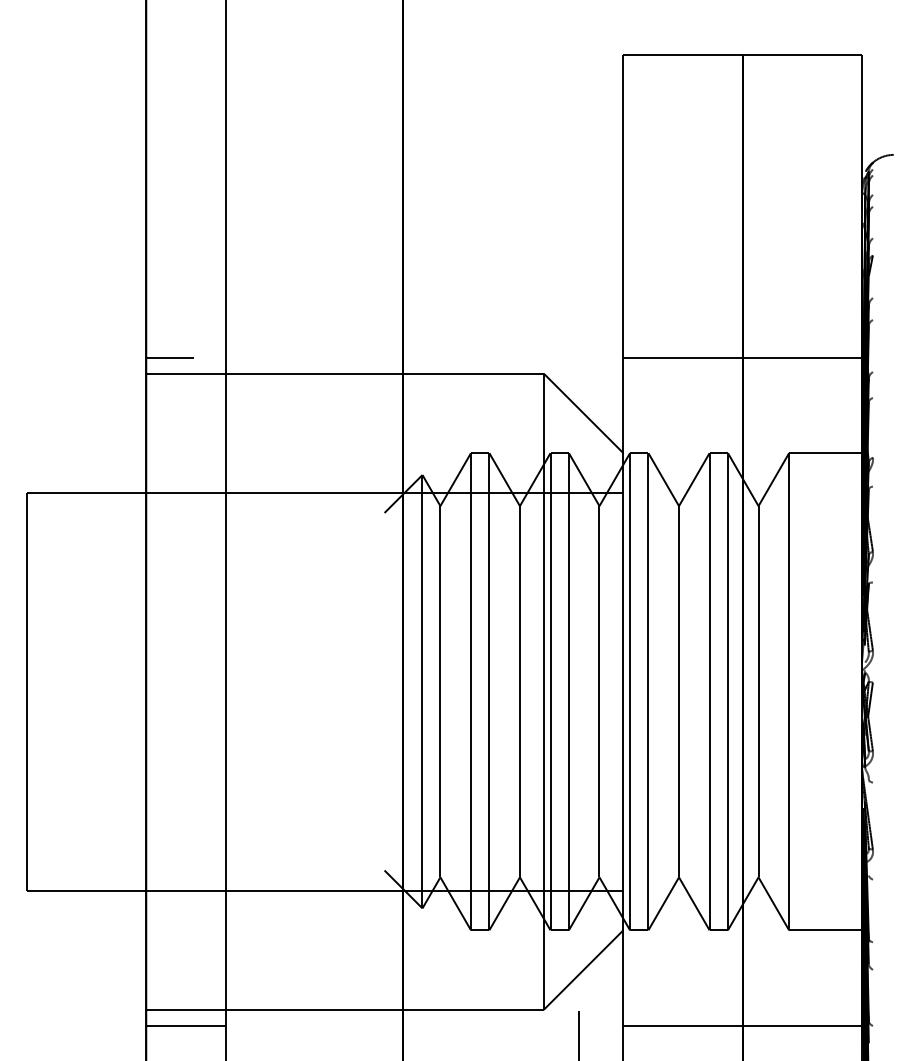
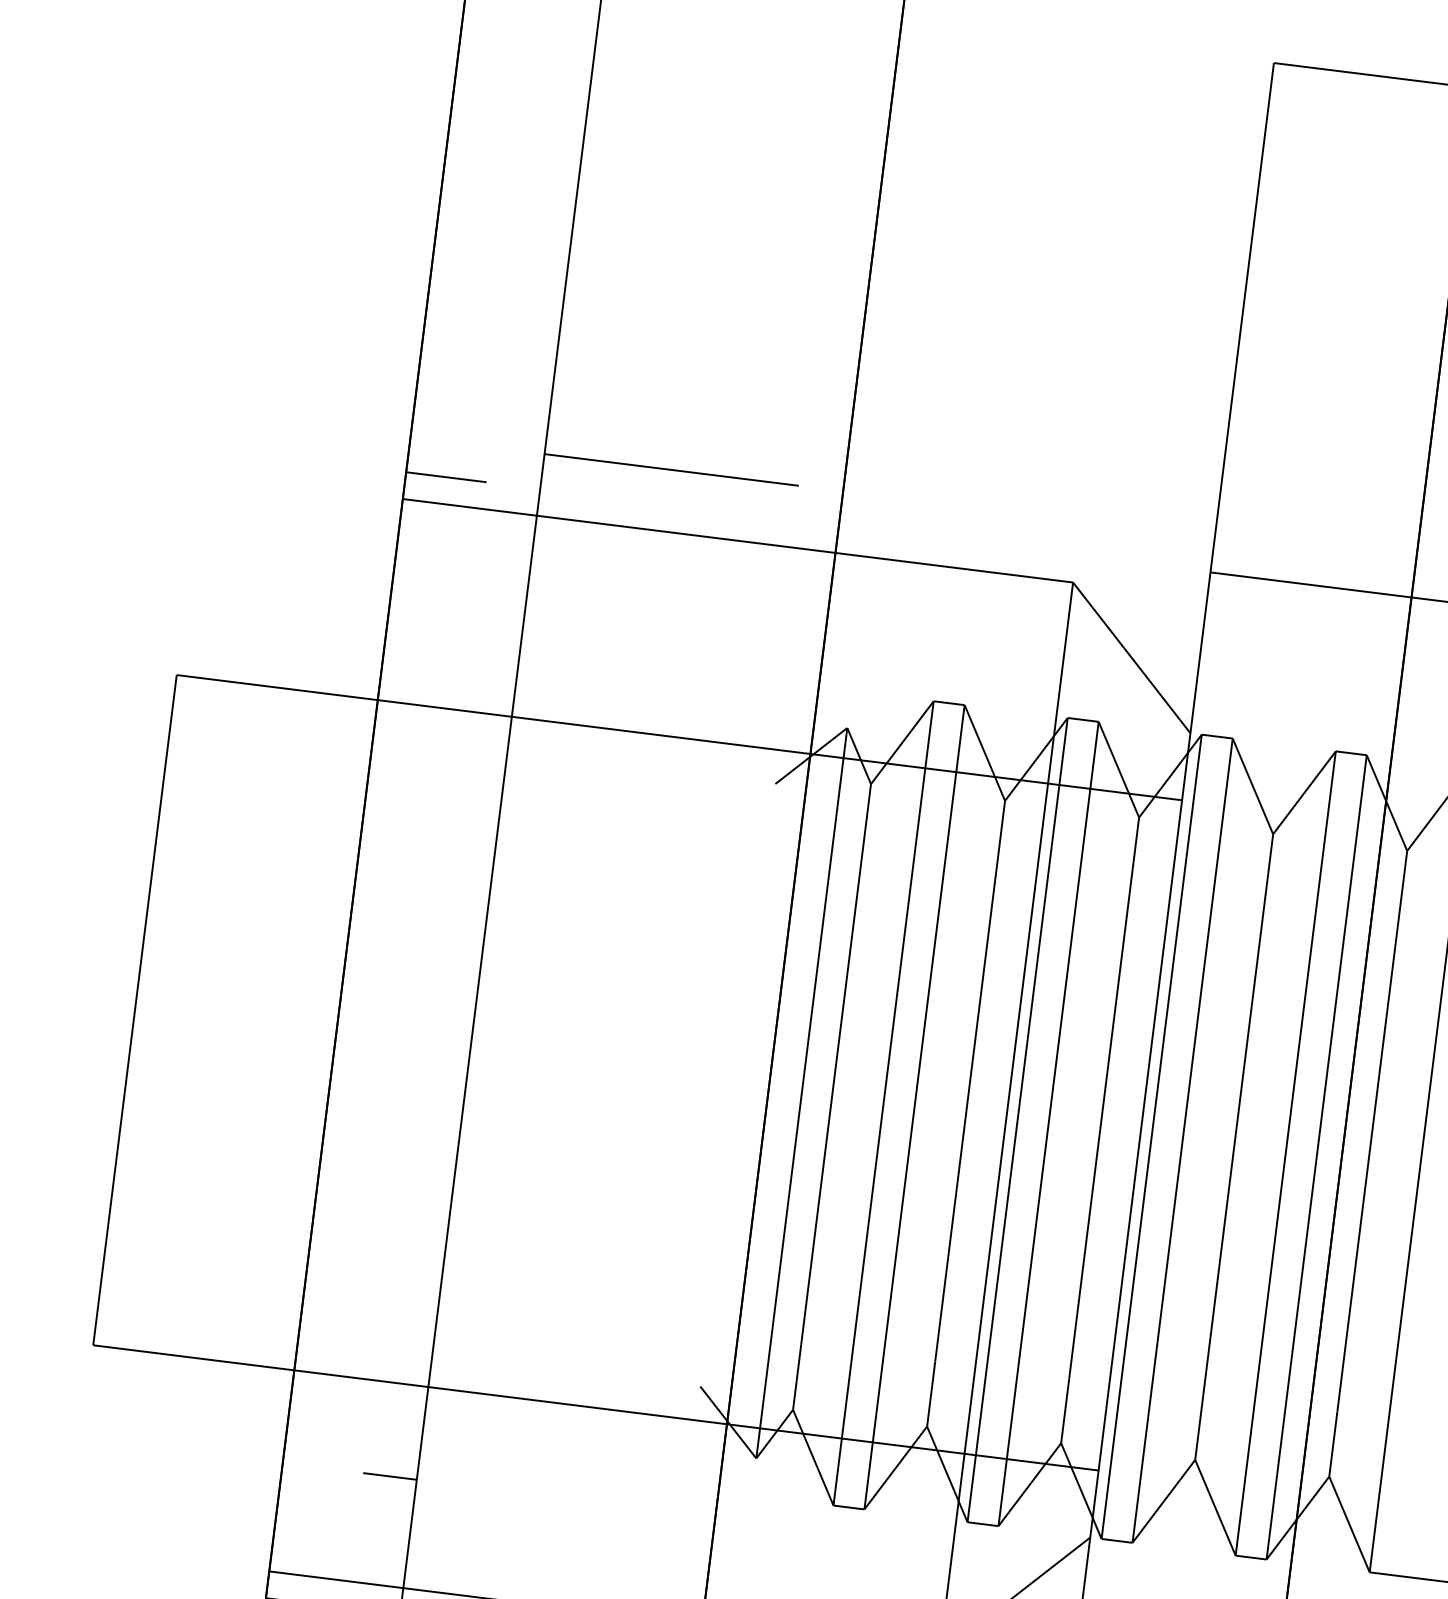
line: (300, 337) -> (670, 470), added
line: (209, 945) -> (389, 1476), added

